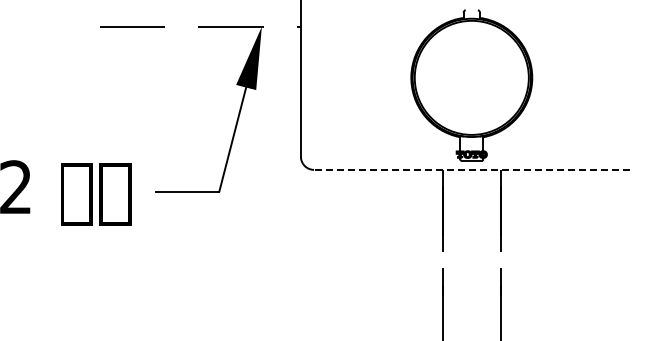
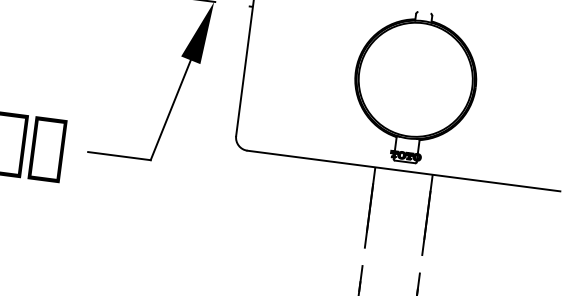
line: (471, 169) -> (403, 170), dashed -> solid

